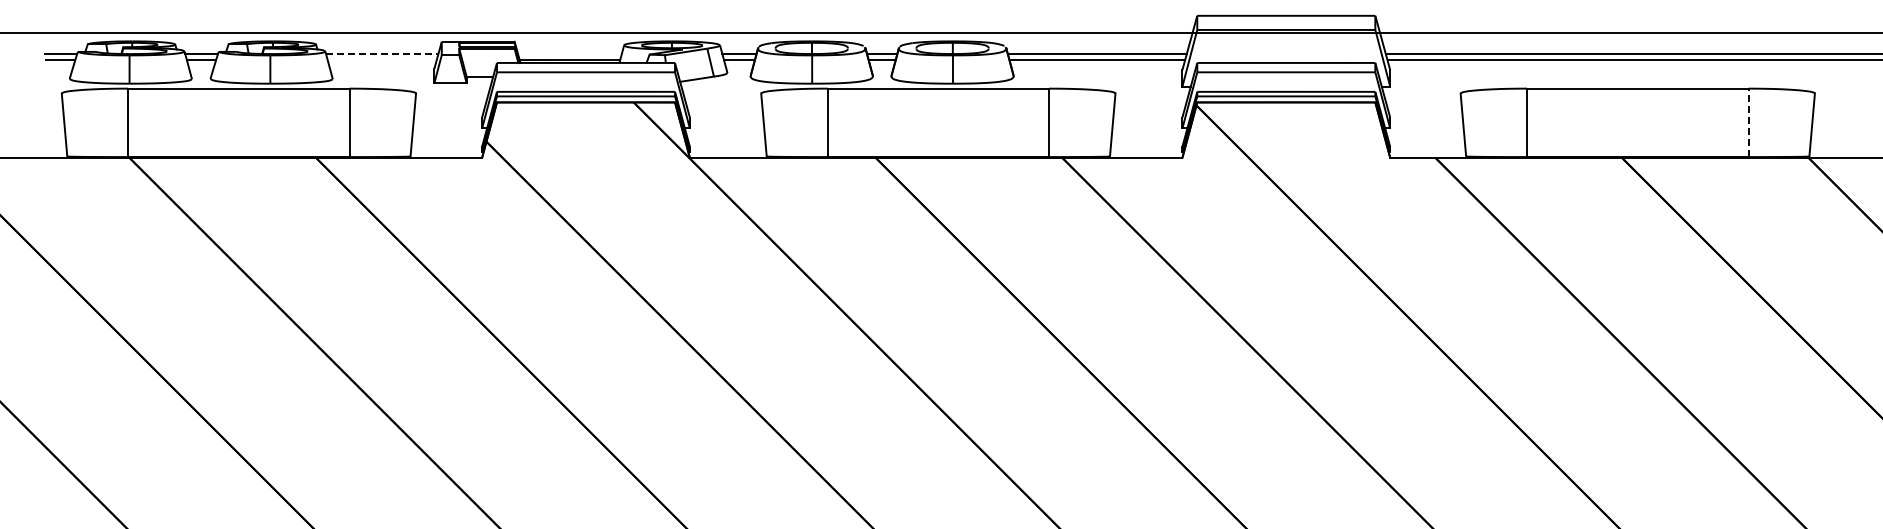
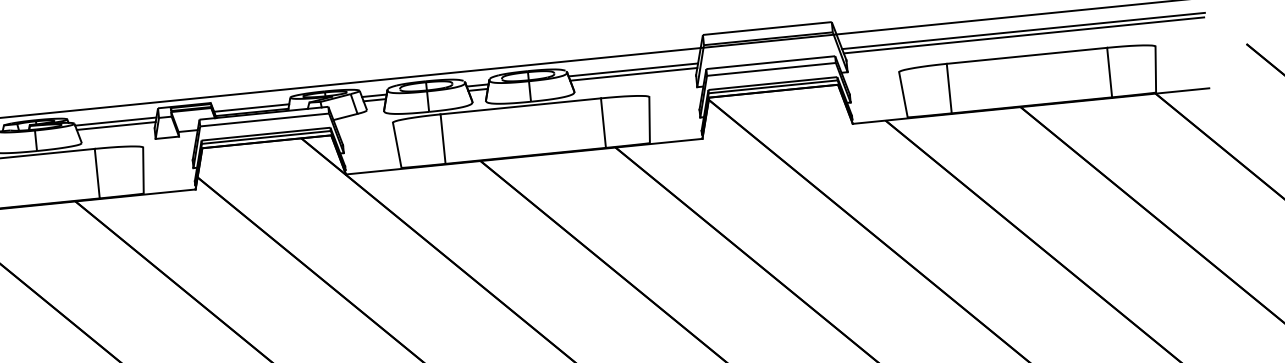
line: (382, 54) -> (116, 121), dashed -> solid
line: (569, 54) -> (251, 108), added
line: (381, 60) -> (115, 126), added
line: (1748, 122) -> (1109, 72), dashed -> solid

